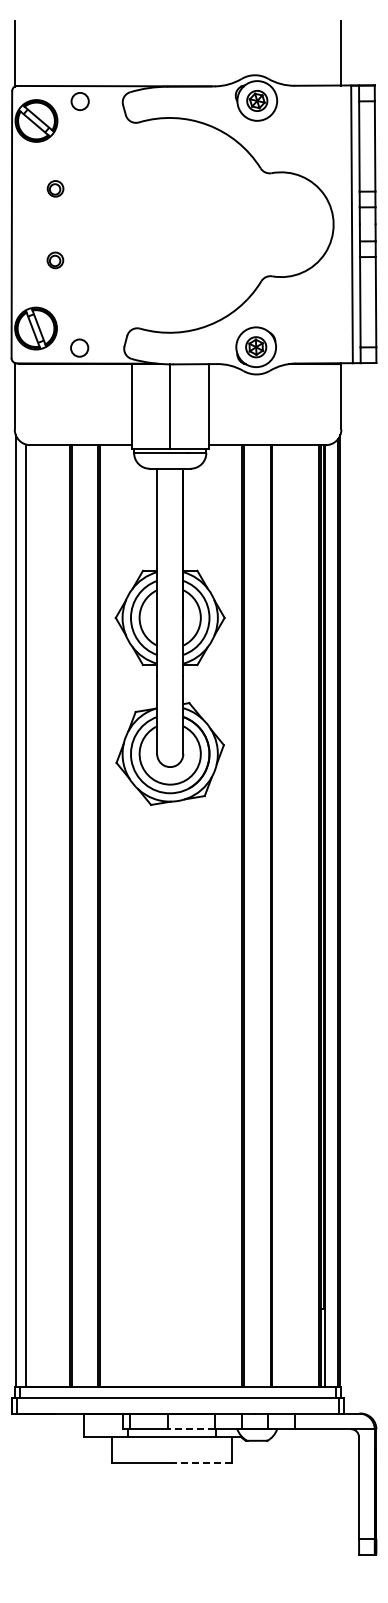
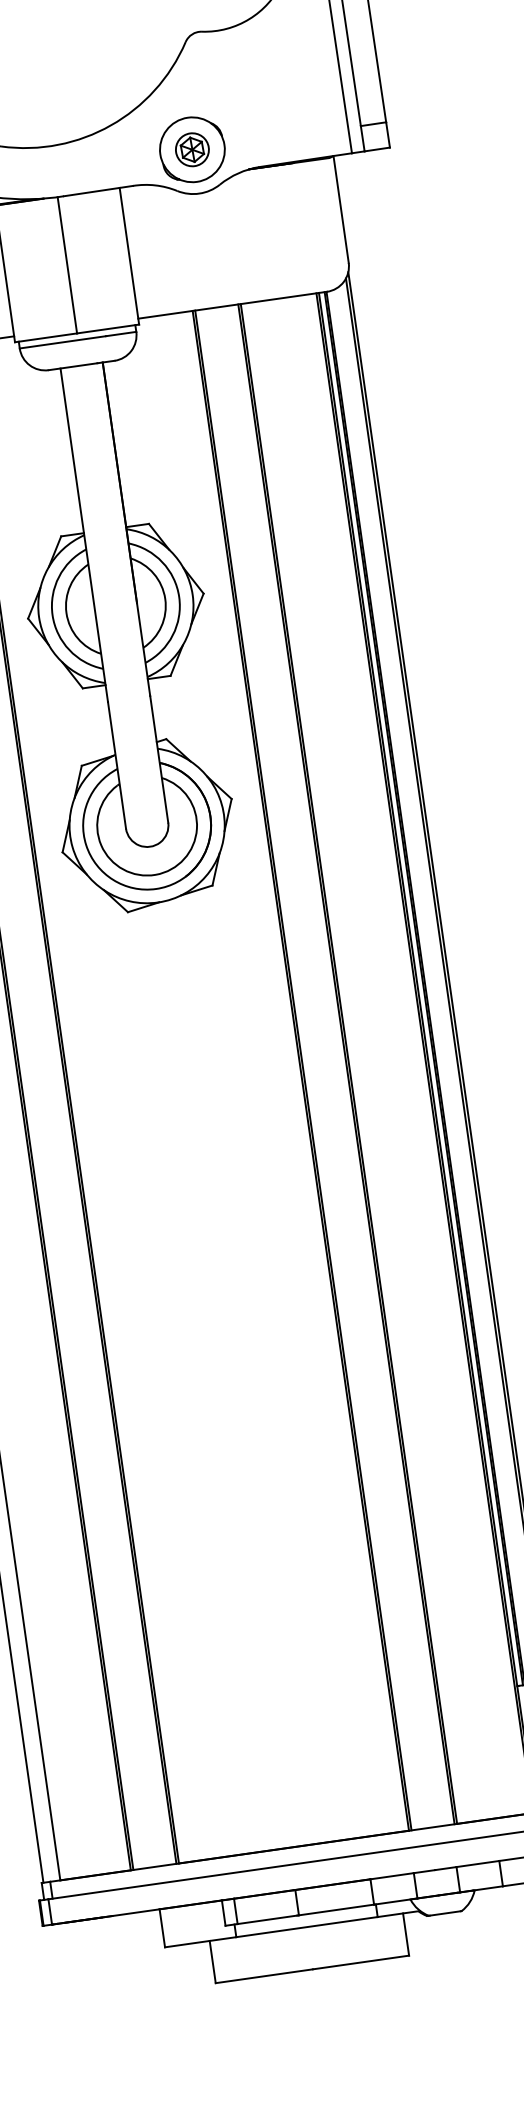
line: (191, 1429) -> (336, 1910), dashed -> solid
line: (201, 1463) -> (360, 1962), dashed -> solid

